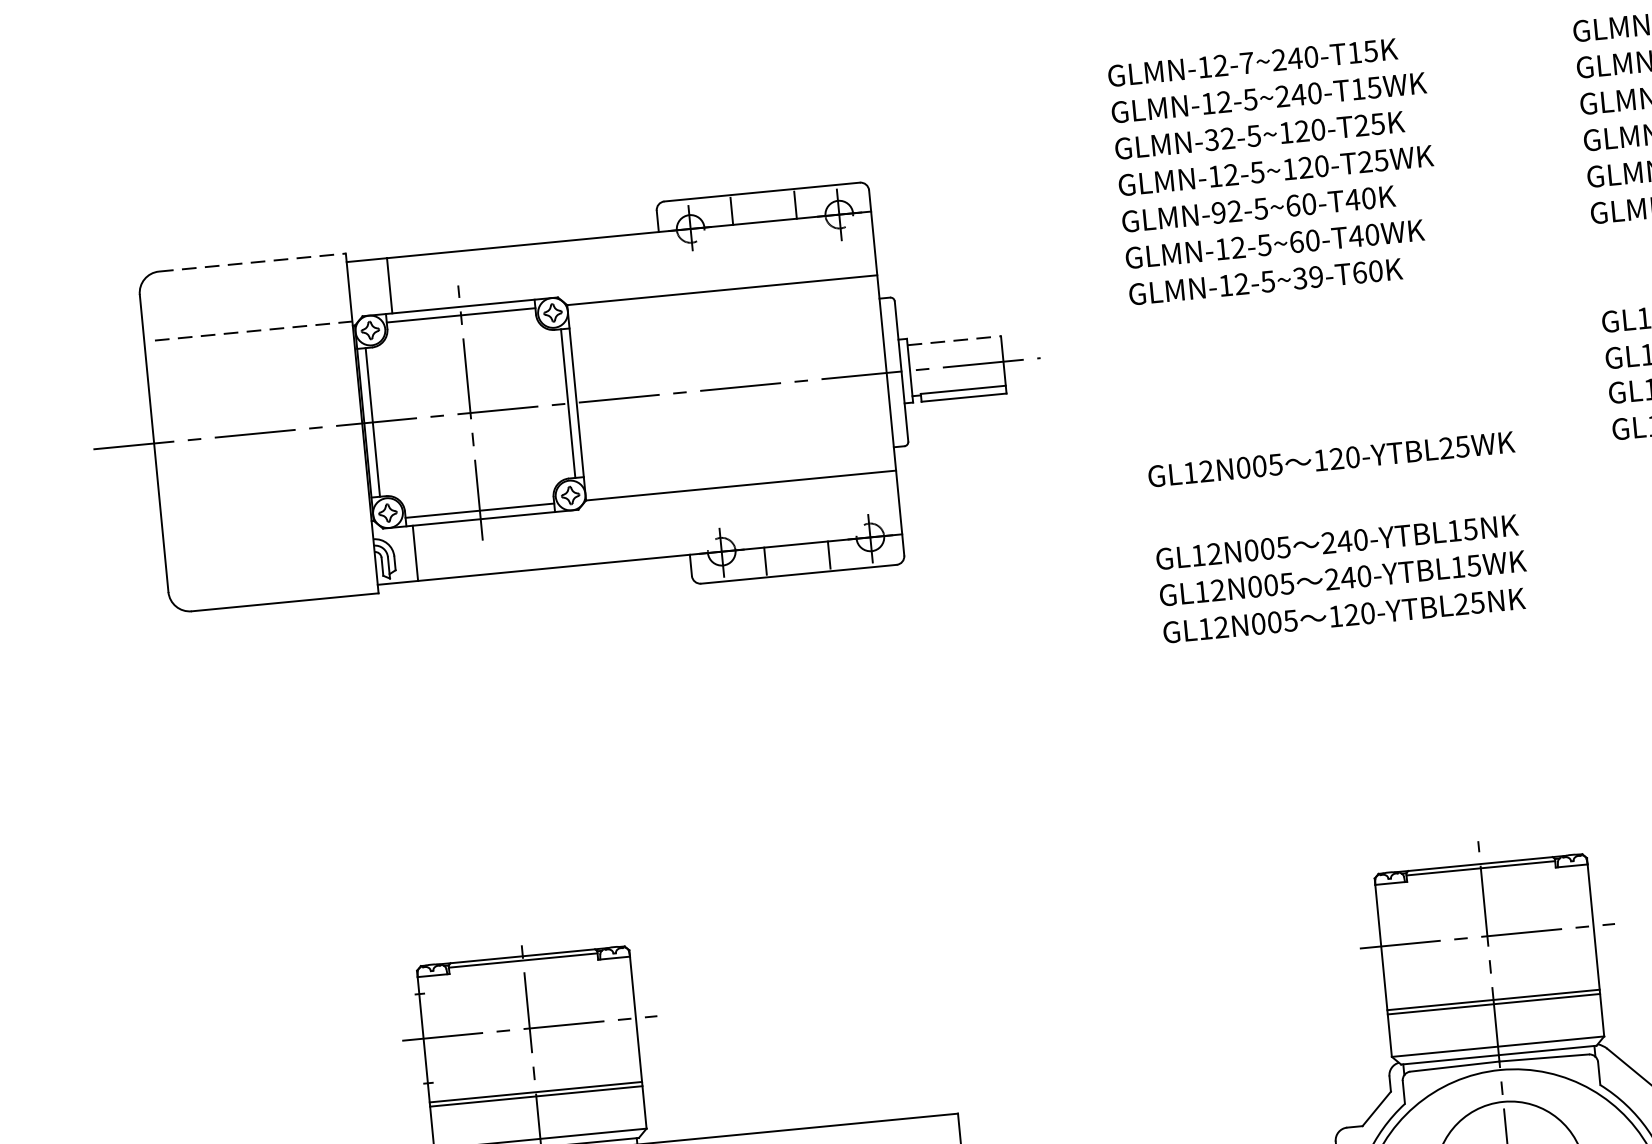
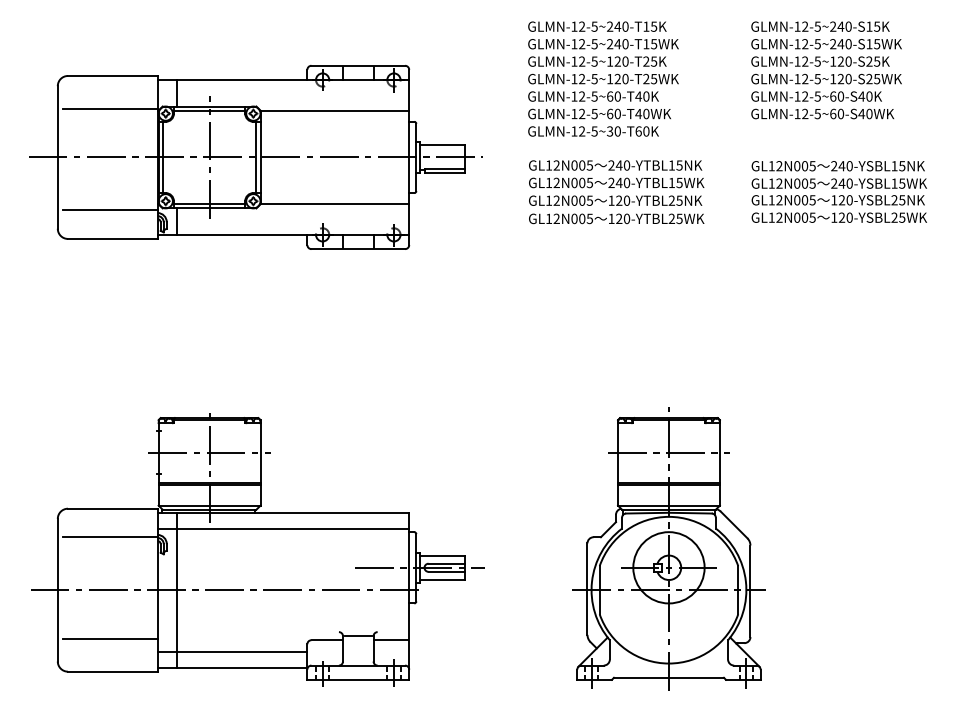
text: (1246, 62) -> (594, 26), GLMN-12-7~240-T15K -> GLMN-12-5~240-T15K
text: (1211, 139) -> (574, 61), GLMN-32-5~120-T25K -> GLMN-12-5~120-T25K
text: (1218, 212) -> (574, 96), GLMN-92-5~60-T40K -> GLMN-12-5~60-T40K
line: (251, 261) -> (112, 75), dashed -> solid
text: (1315, 277) -> (617, 131), GLMN-12-5~39-T60K -> GLMN-12-5~30-T60K
line: (254, 330) -> (110, 108), dashed -> solid
line: (955, 341) -> (443, 145), dashed -> solid
line: (272, 543) -> (109, 210), added
text: (1342, 577) -> (616, 182), moved

